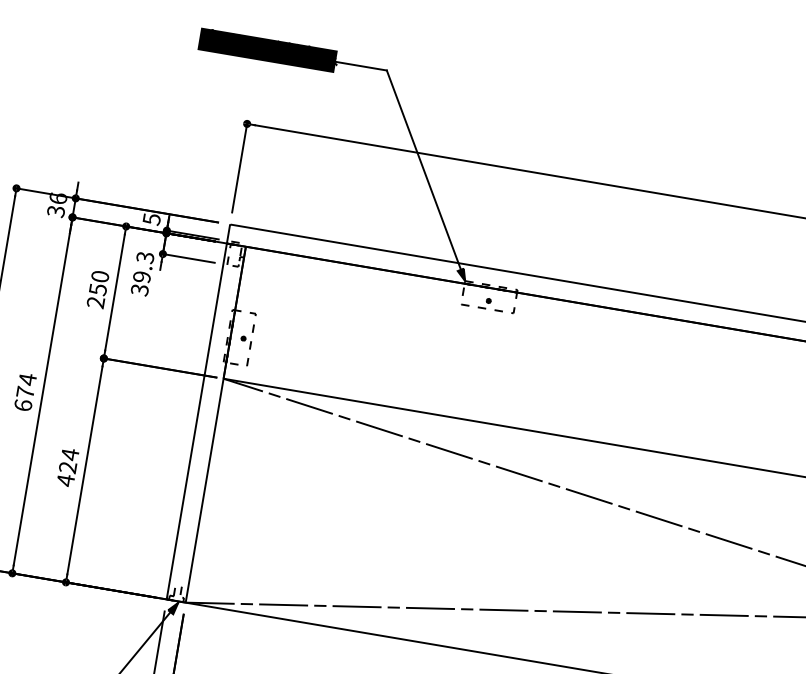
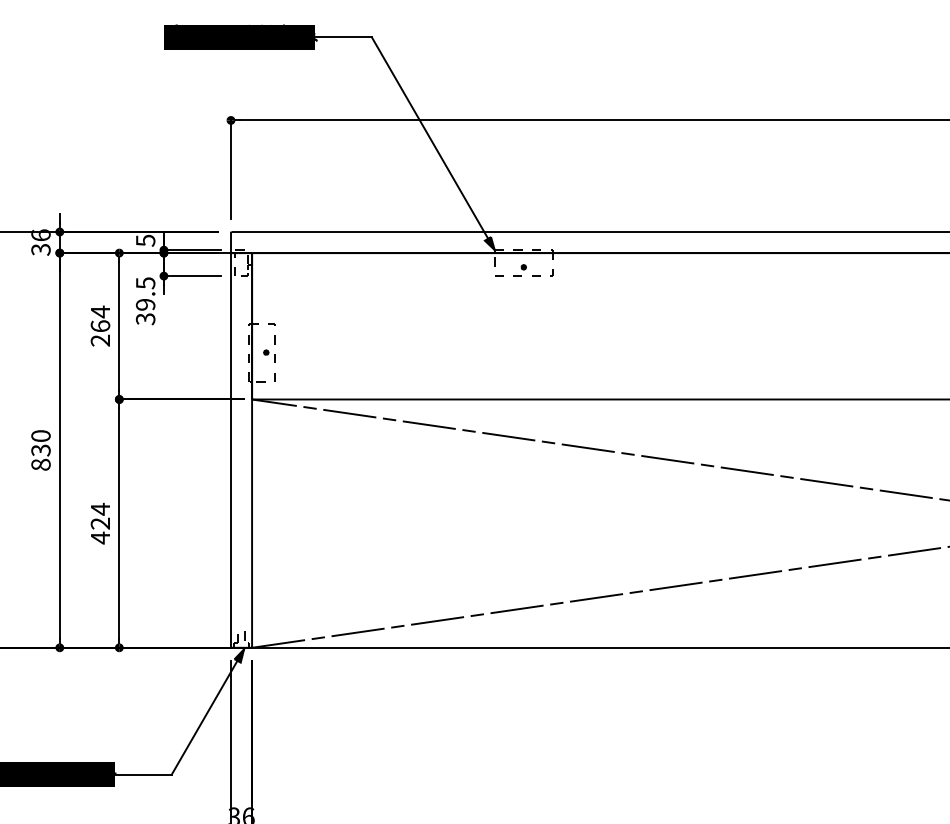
text: (144, 256) -> (144, 282), 39.3 -> 39.5
text: (99, 282) -> (100, 318), 250 -> 264
text: (25, 391) -> (40, 449), 674 -> 830

